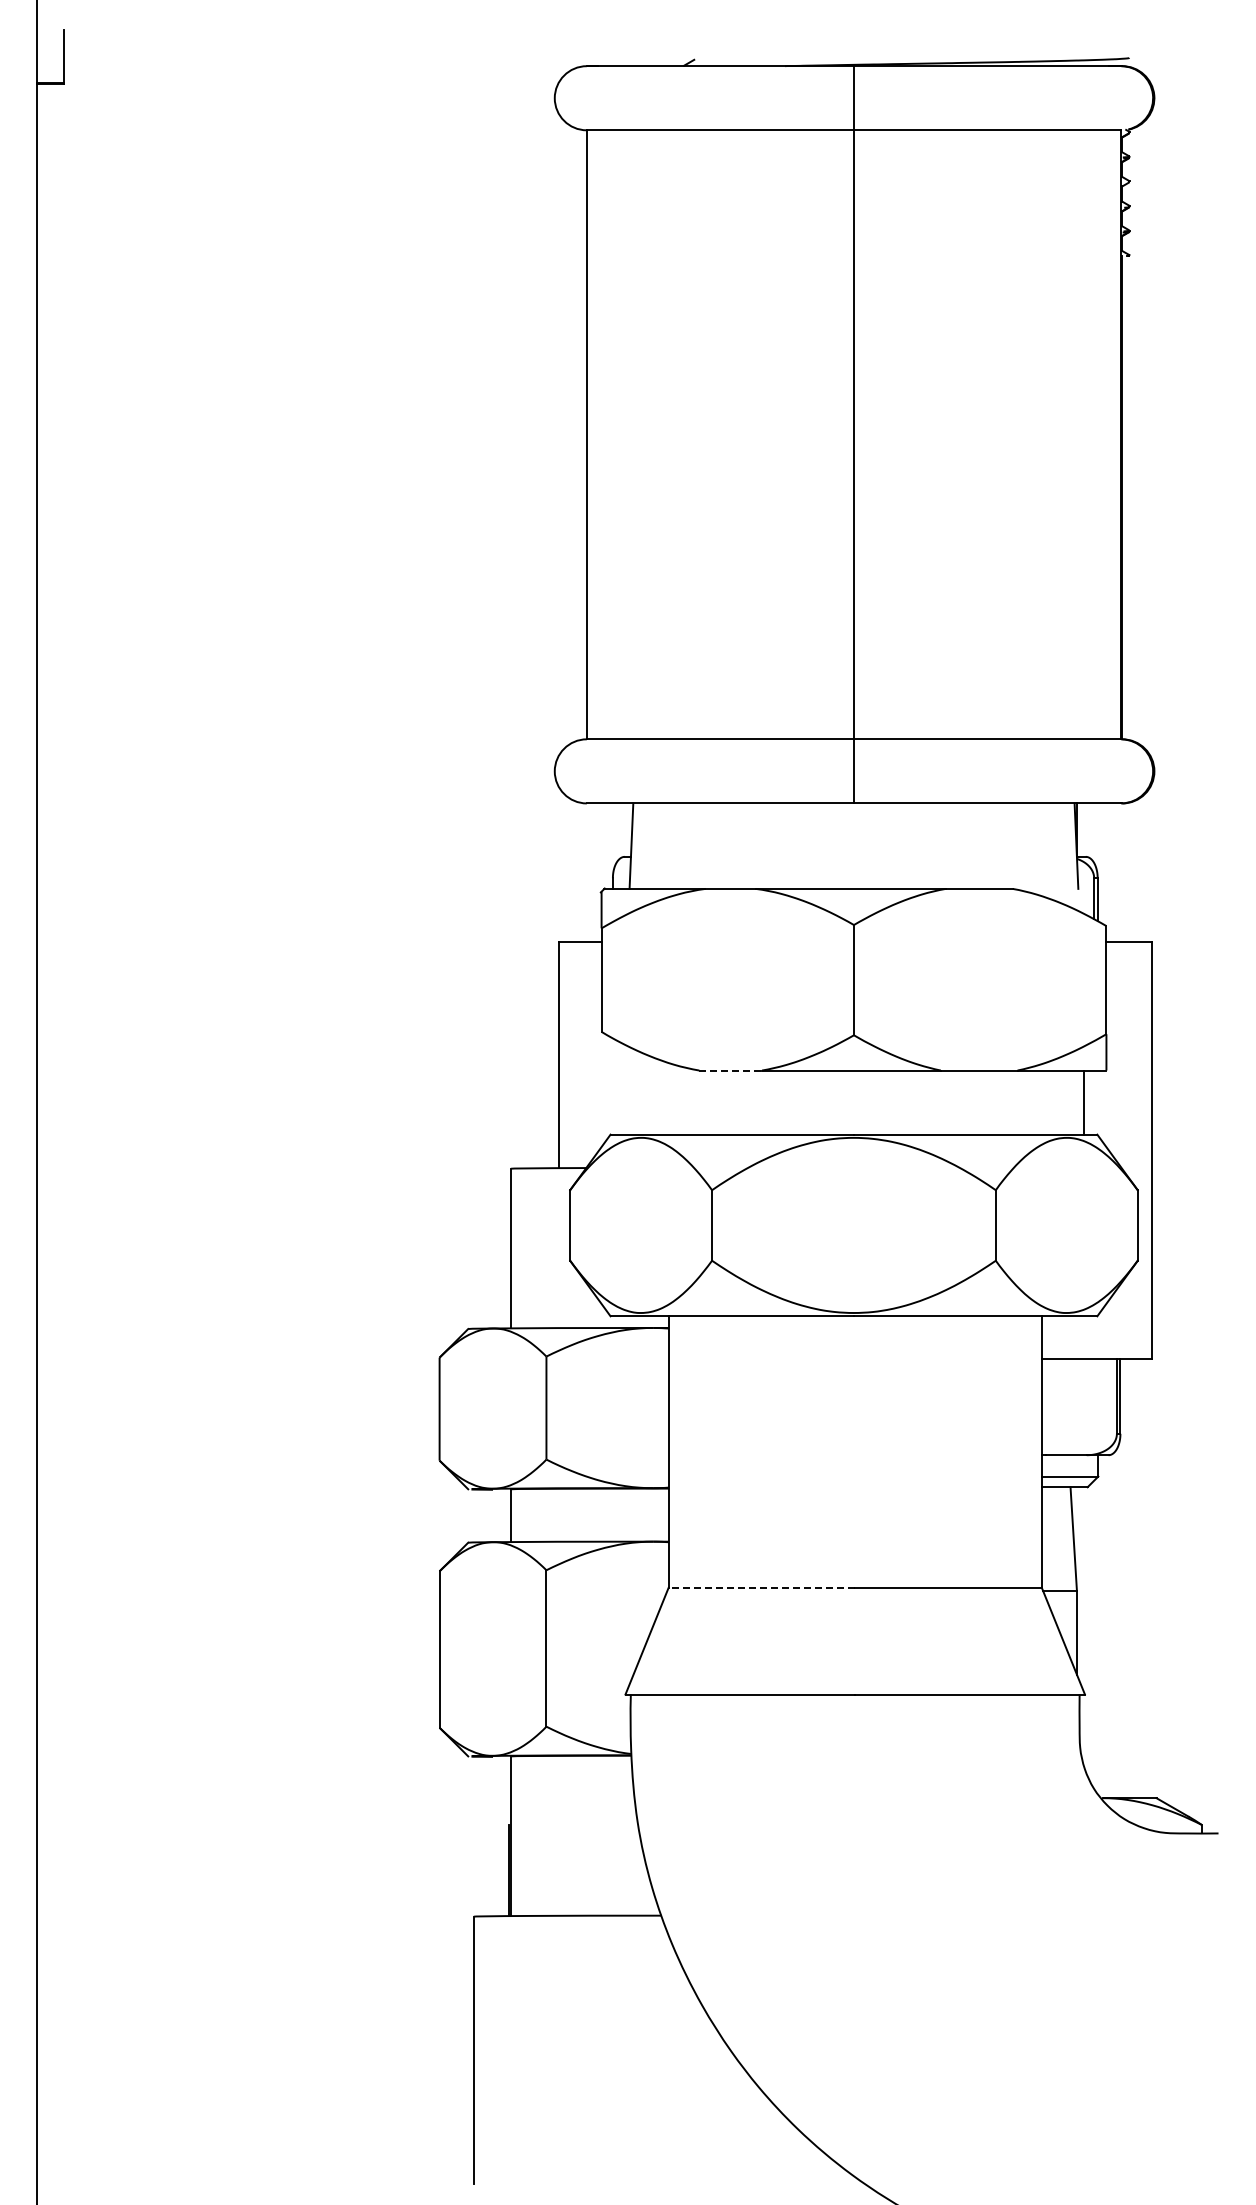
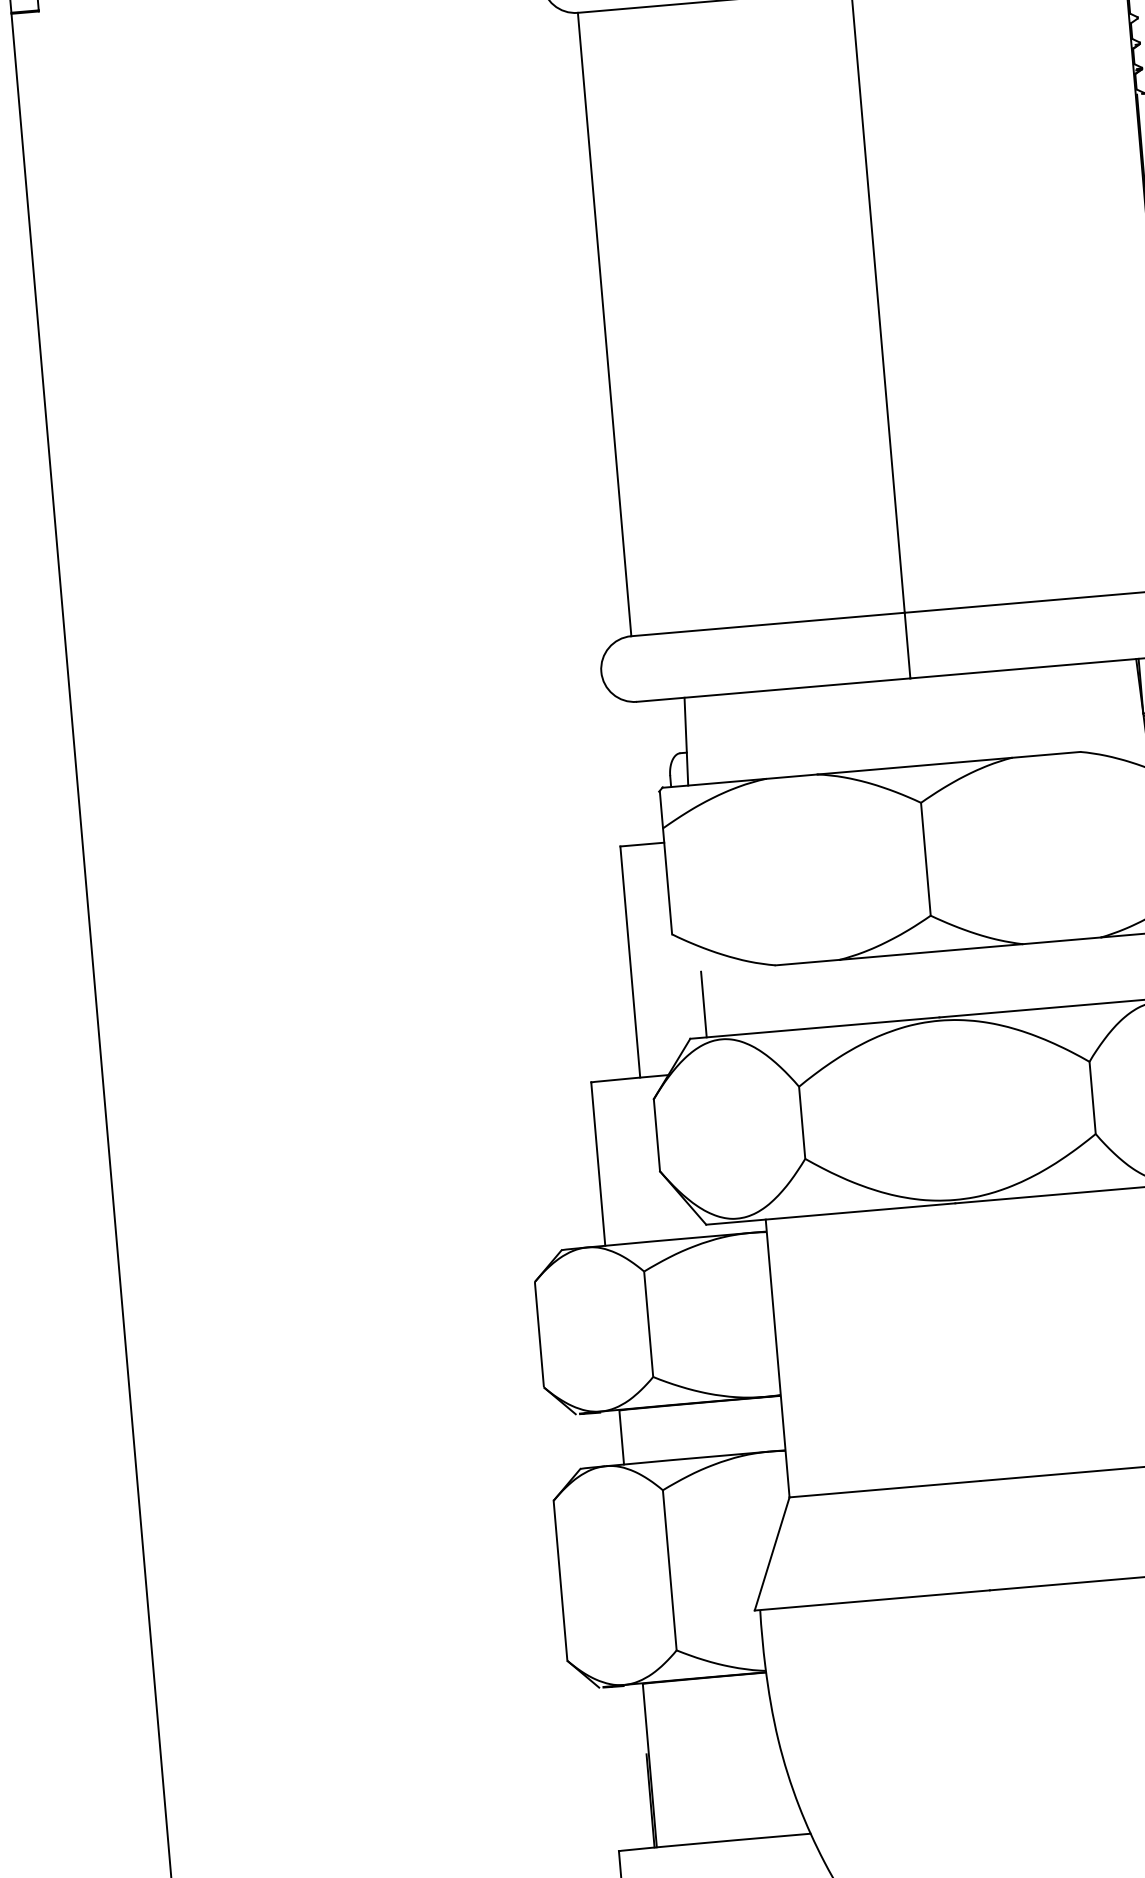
line: (731, 1070) -> (808, 962), dashed -> solid
line: (626, 1102) -> (703, 1004), added
line: (761, 1587) -> (884, 1489), dashed -> solid

